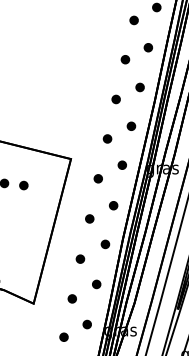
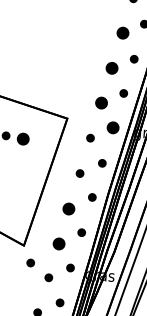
part: (125, 59) -> (123, 33), size x1.6
part: (115, 99) -> (111, 68), size x1.6
part: (107, 138) -> (101, 102), size x1.6
part: (121, 164) -> (112, 126), size x1.6
part: (23, 185) -> (22, 139), size x1.6
part: (80, 258) -> (69, 208), size x1.6
part: (71, 298) -> (58, 243), size x1.6
part: (42, 322) -> (30, 263), added

